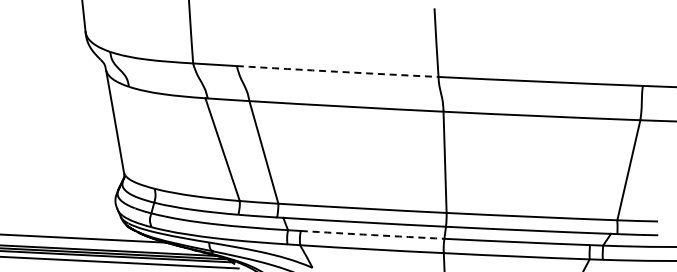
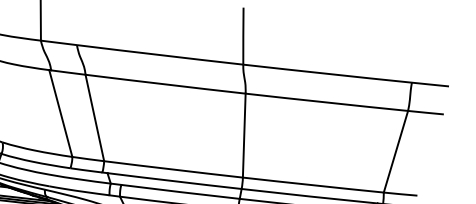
arc: (337, 71) -> (159, 54), dashed -> solid
arc: (372, 235) -> (180, 192), dashed -> solid

